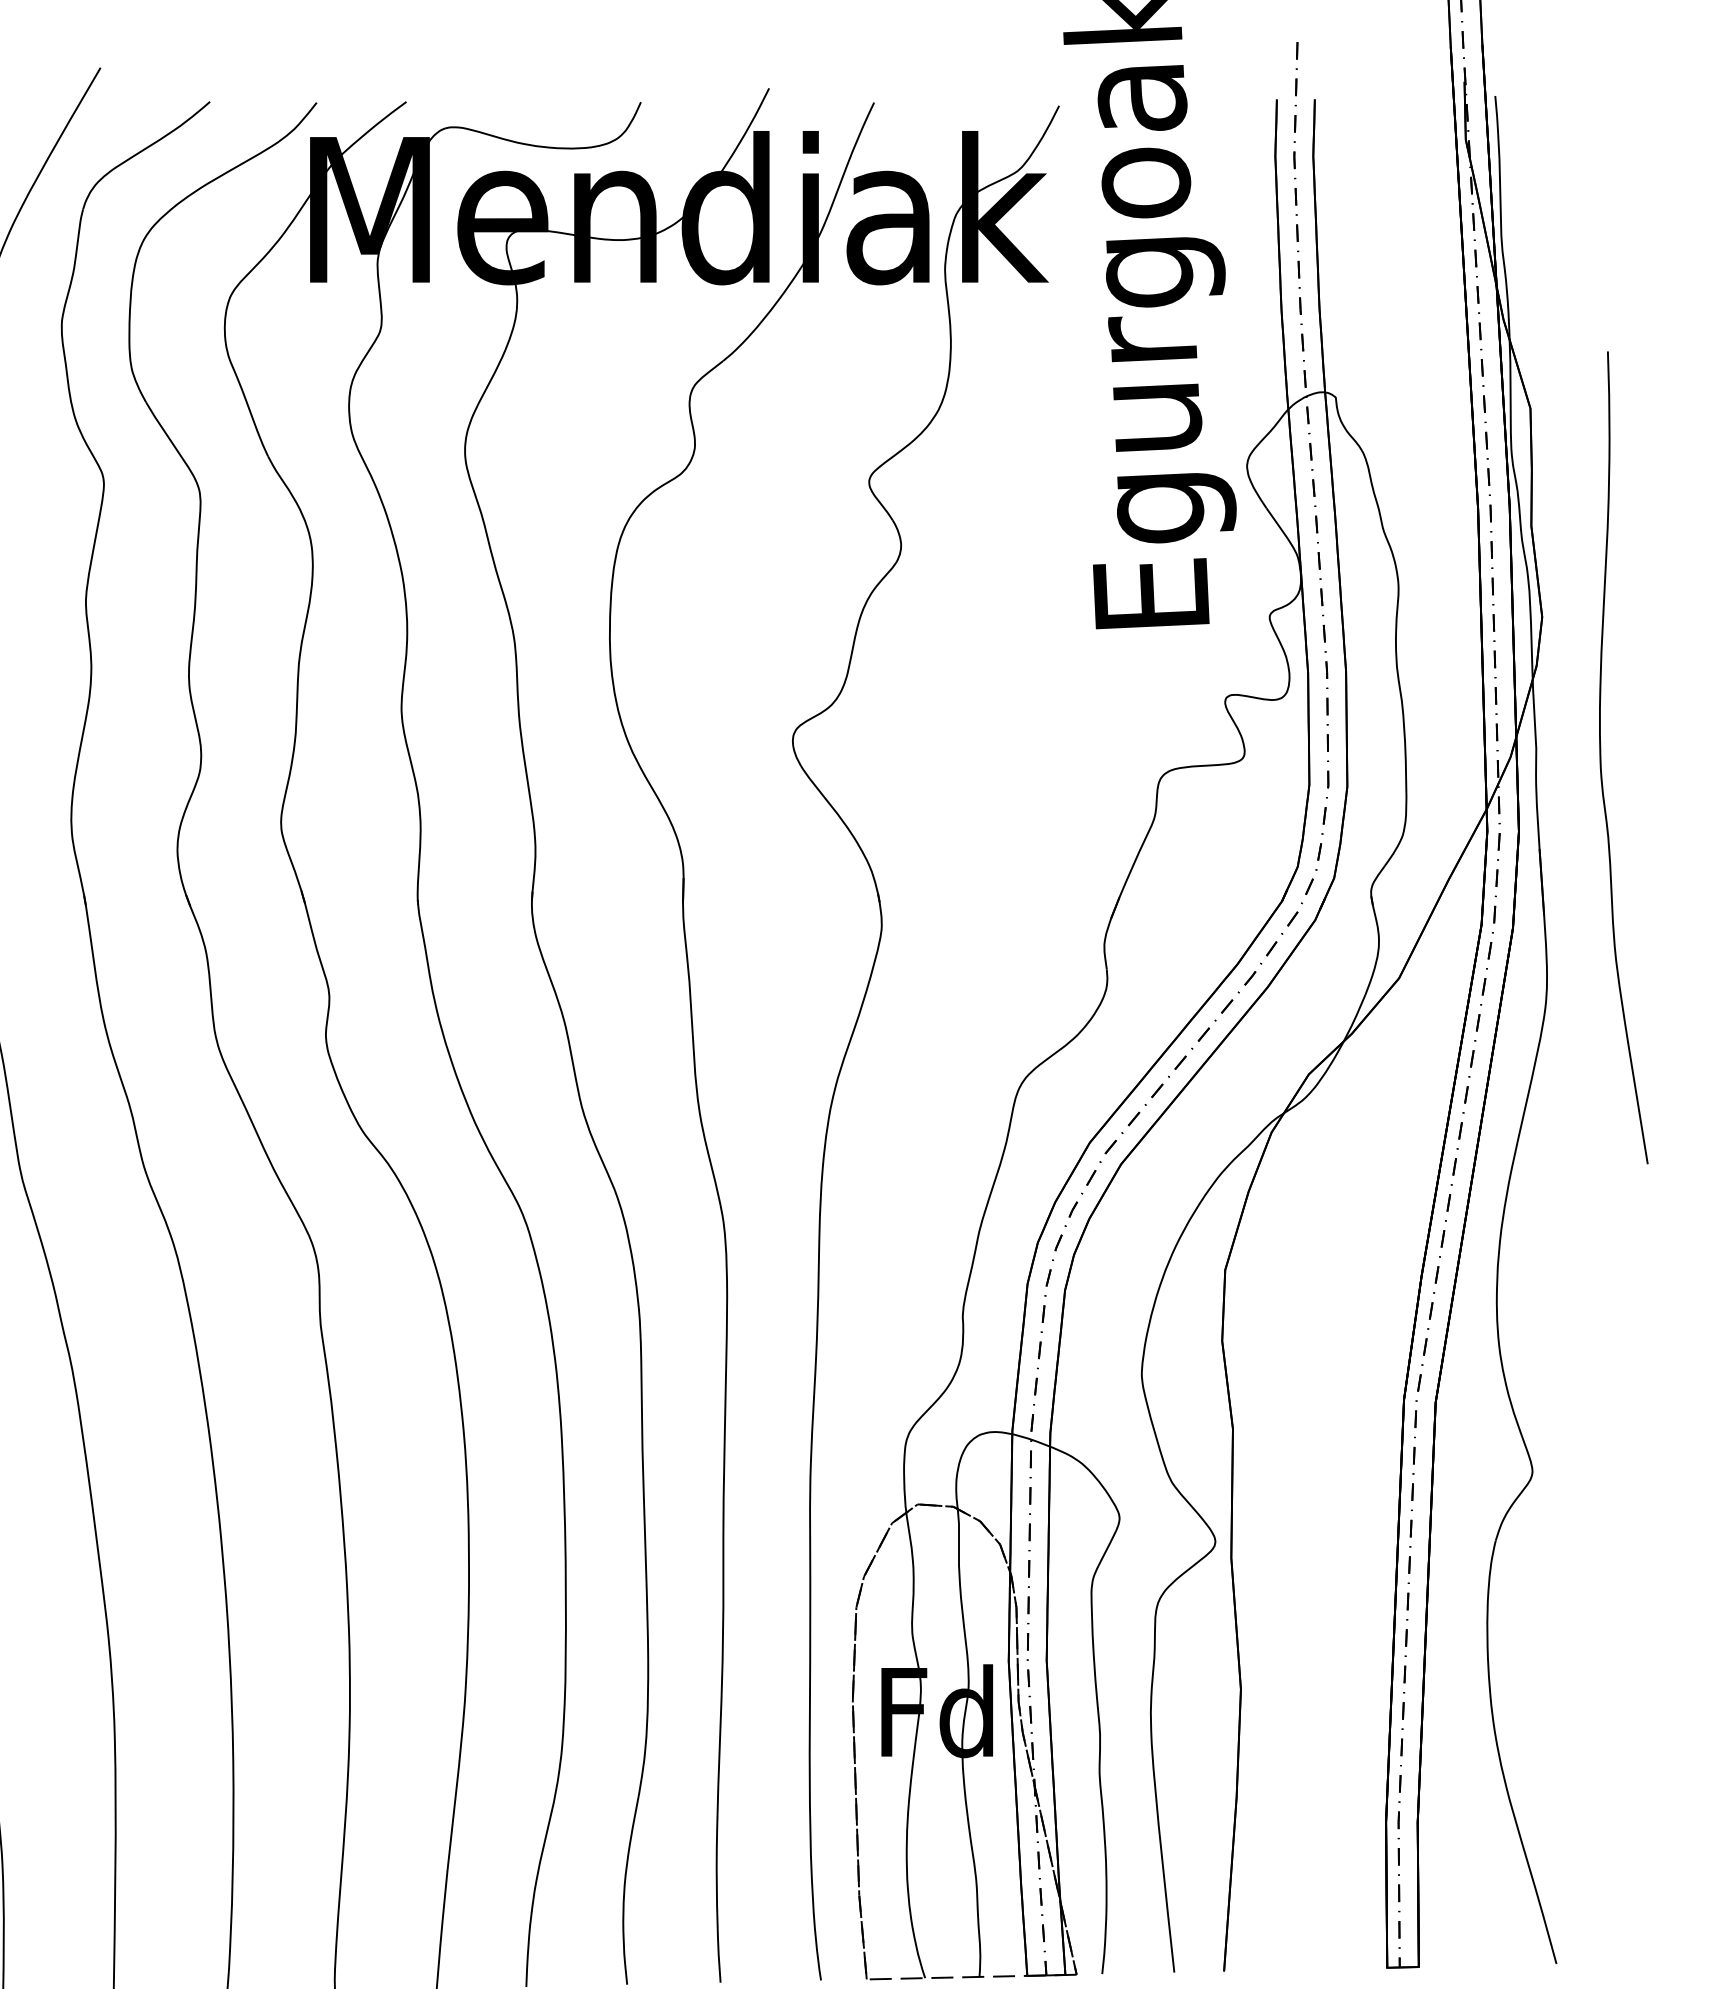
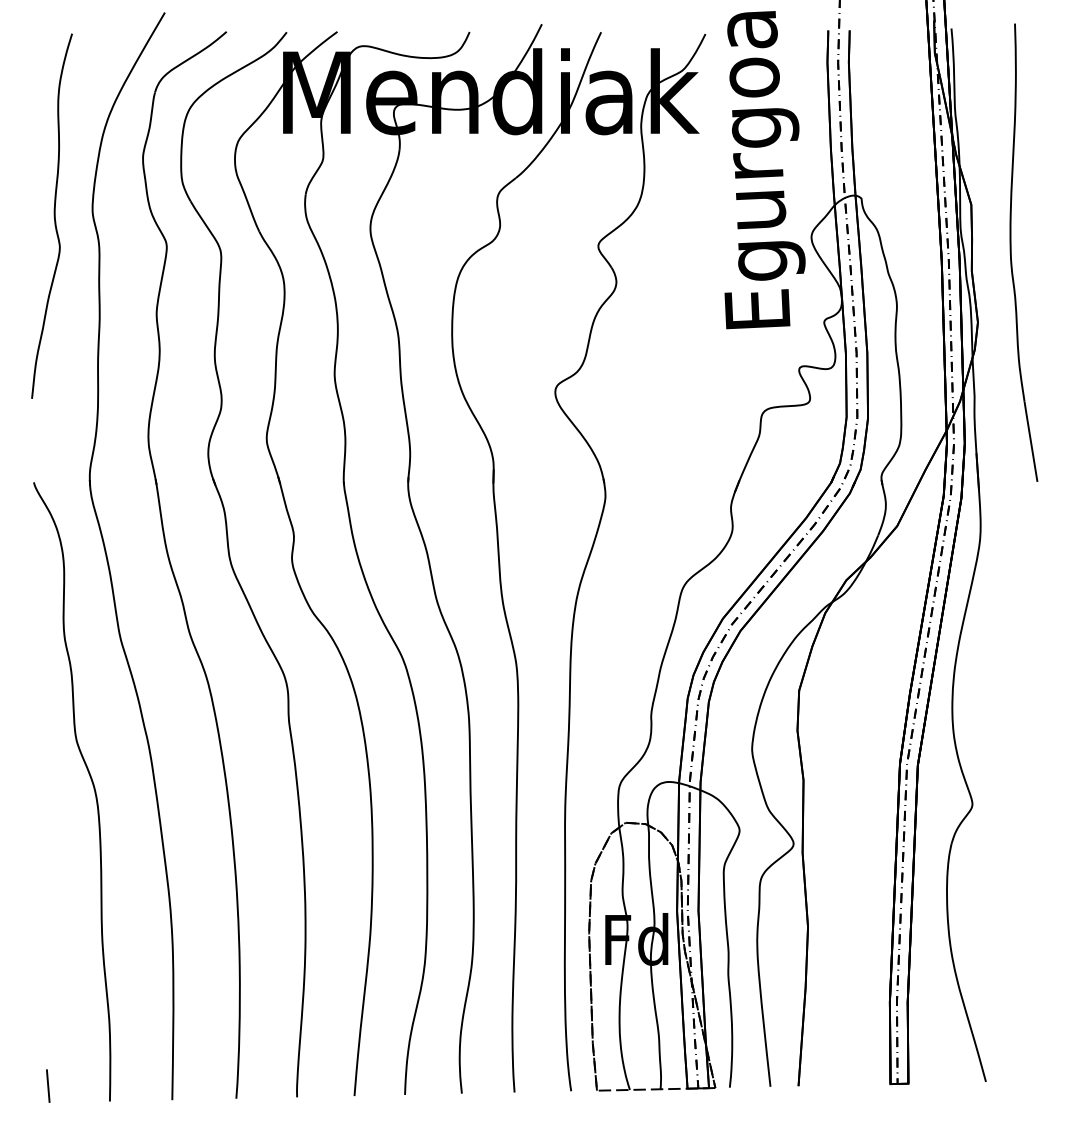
part: (1601, 757) -> (1011, 252), moved

